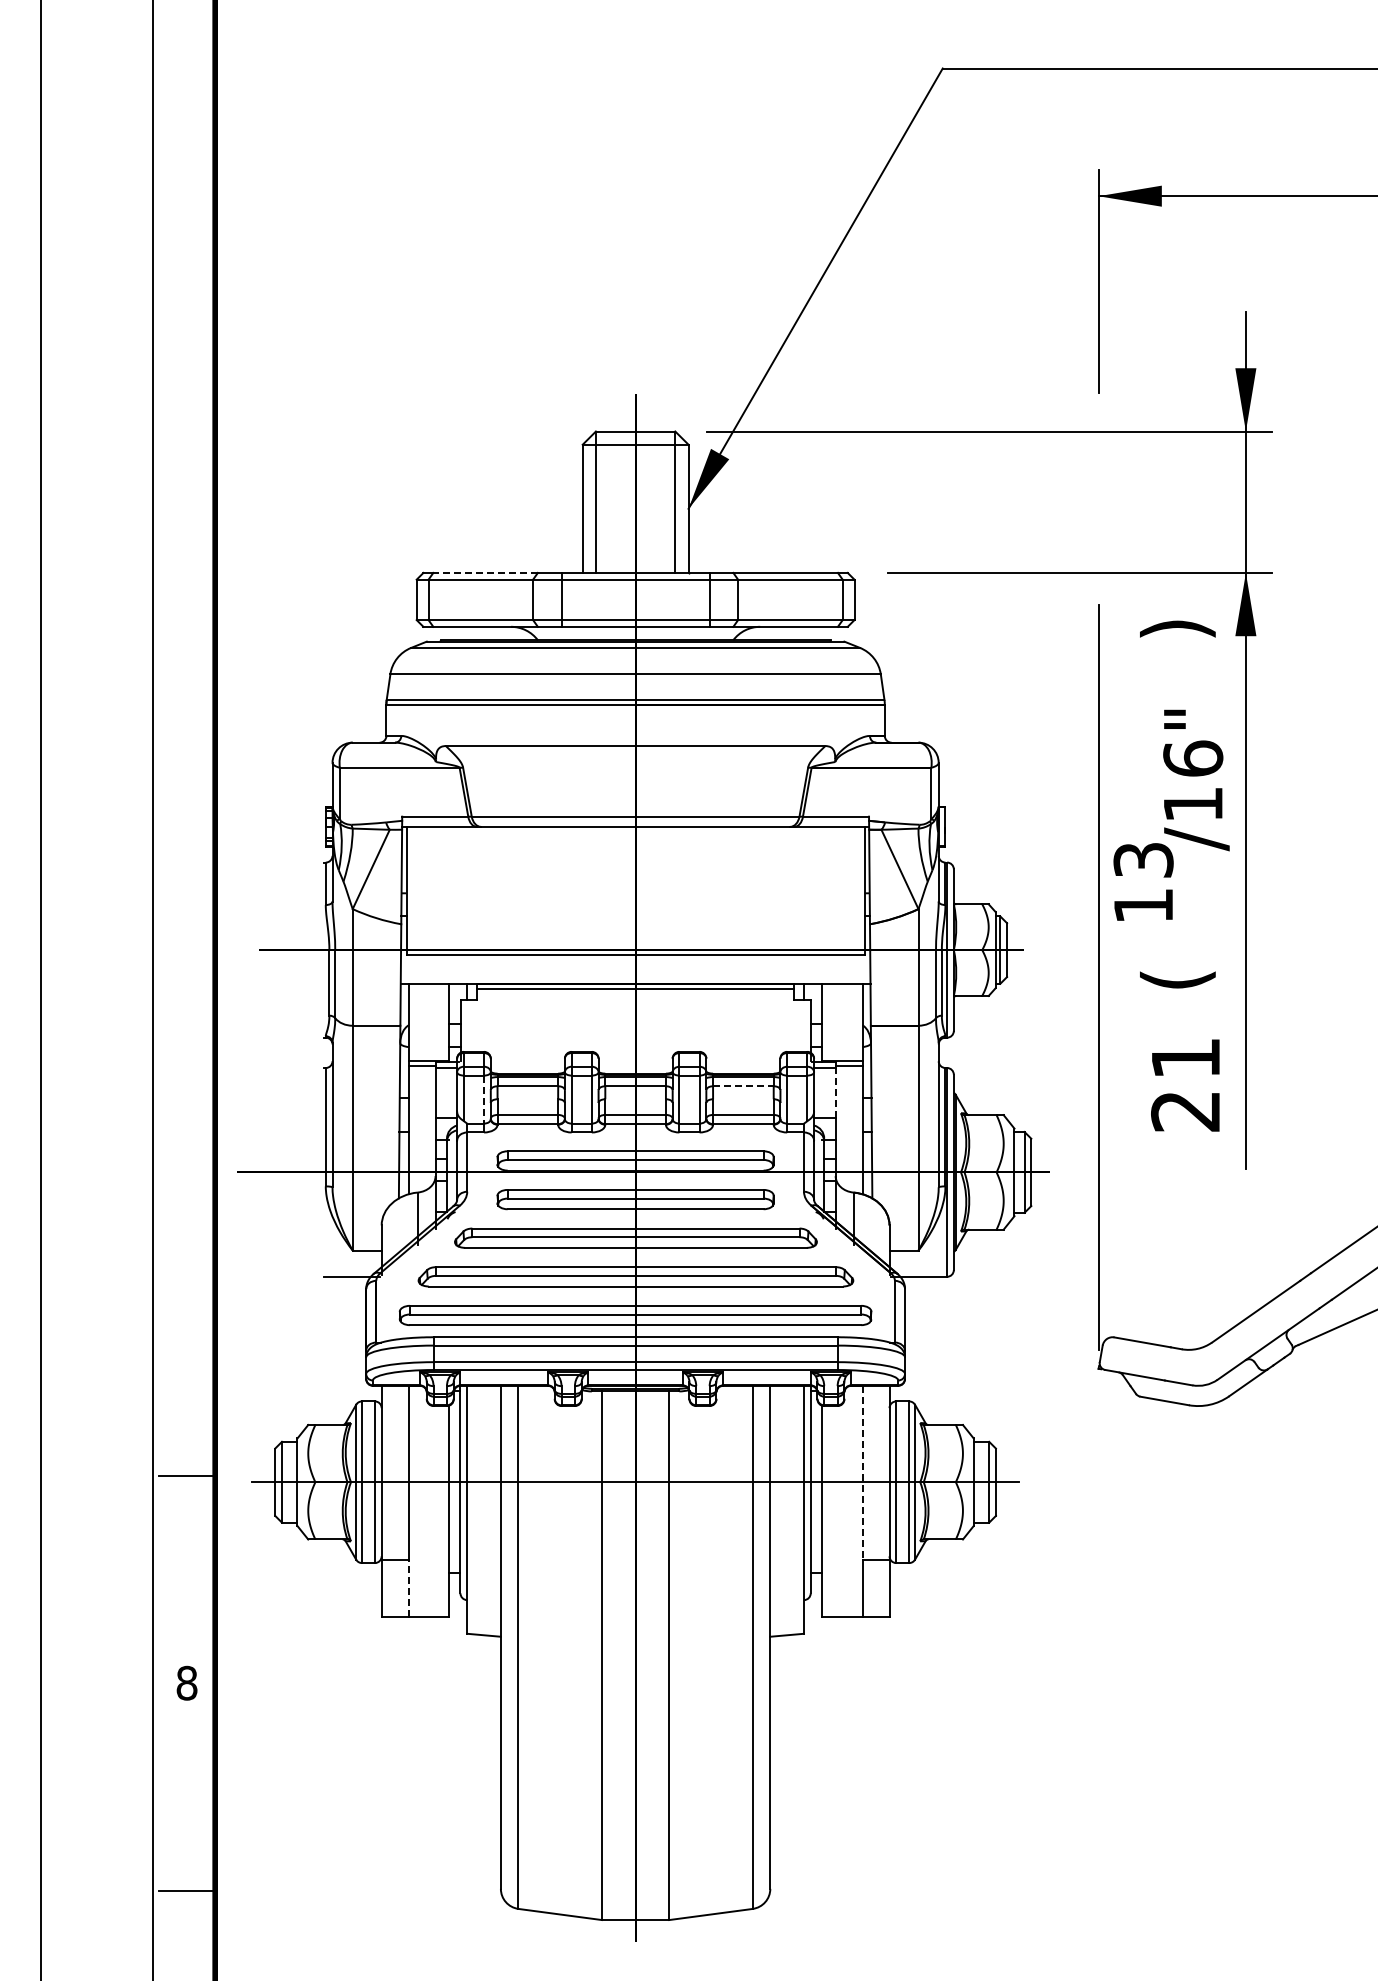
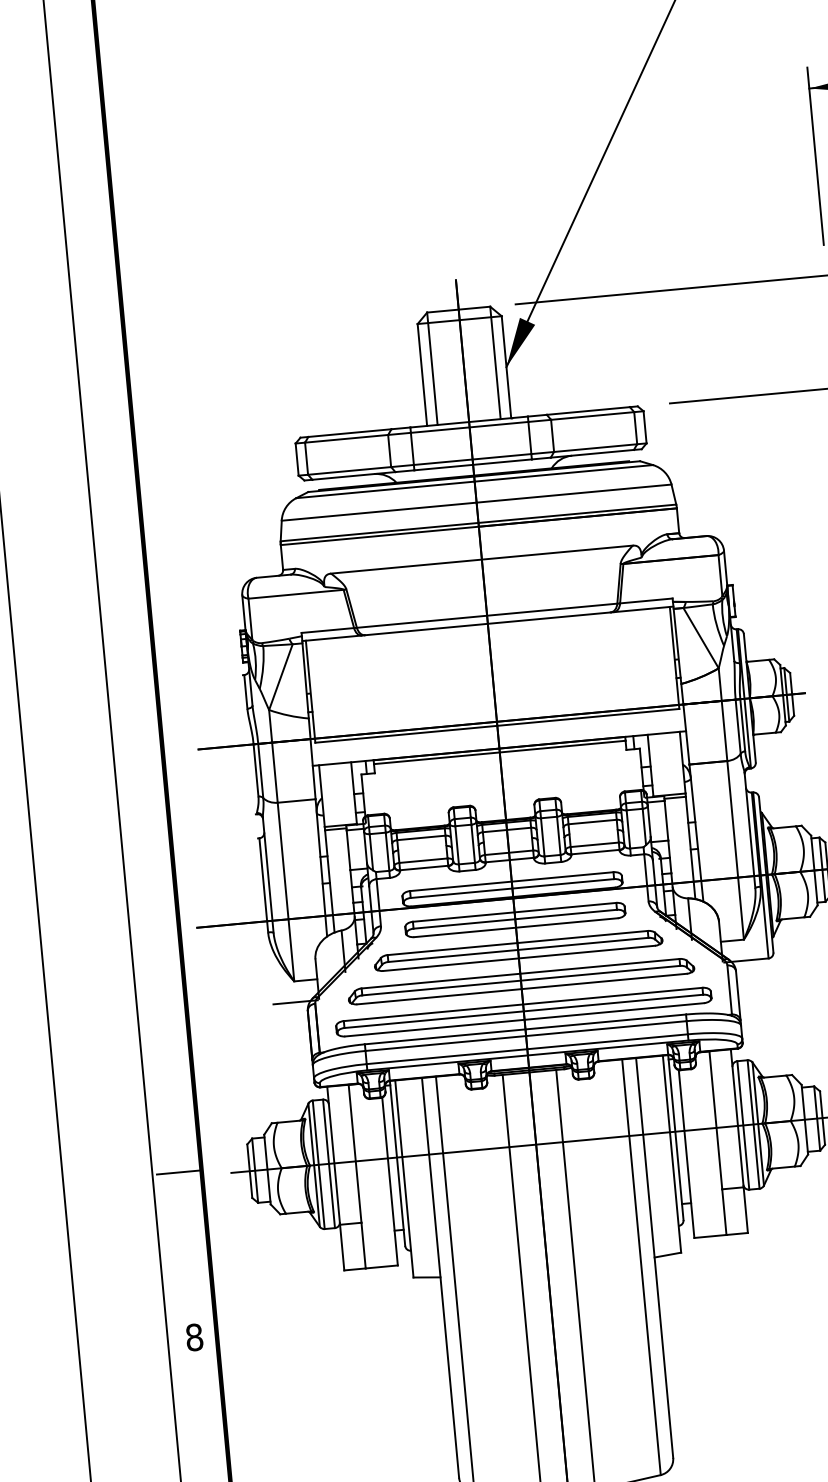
line: (485, 572) -> (349, 432), dashed -> solid
line: (743, 1086) -> (592, 822), dashed -> solid
line: (835, 1093) -> (666, 820), dashed -> solid
line: (484, 1100) -> (387, 852), dashed -> solid
line: (862, 1472) -> (715, 1120), dashed -> solid
line: (408, 1588) -> (363, 1245), dashed -> solid

